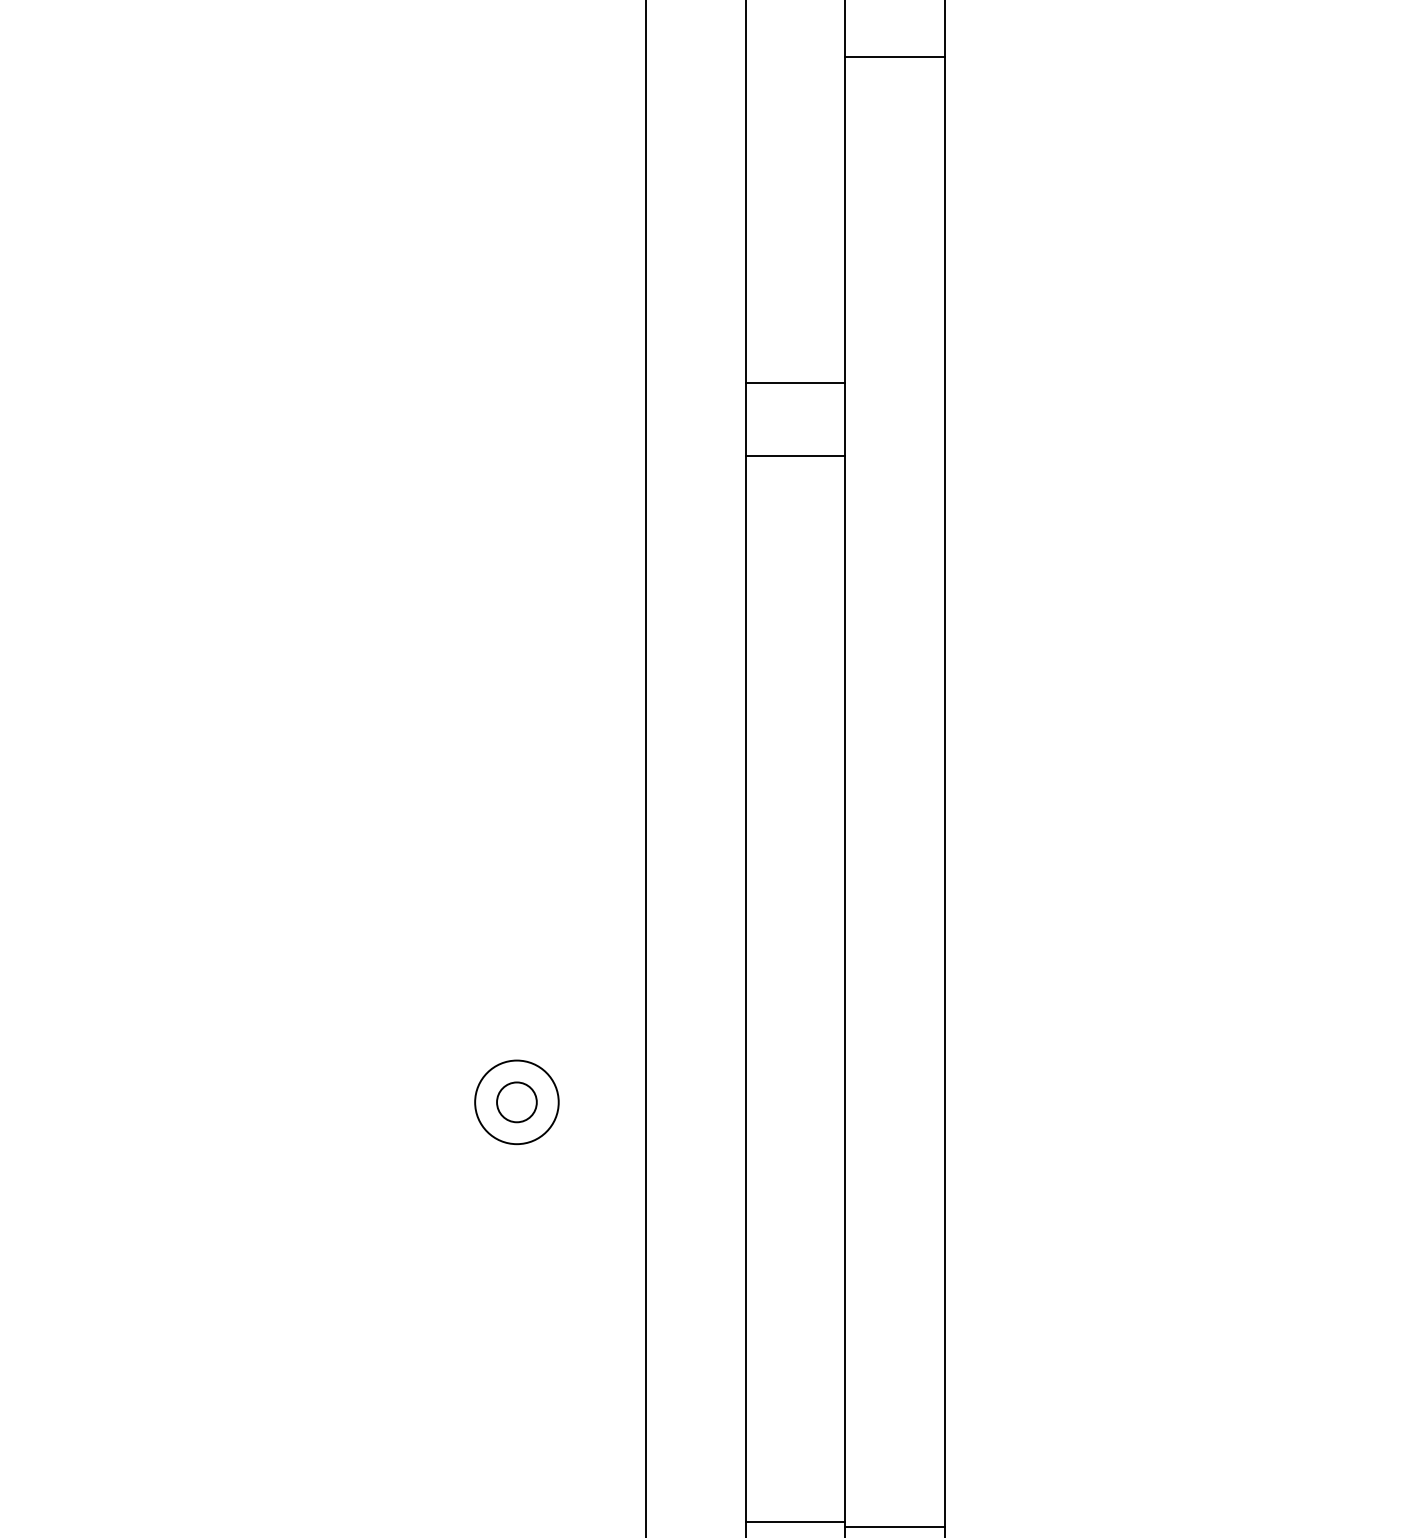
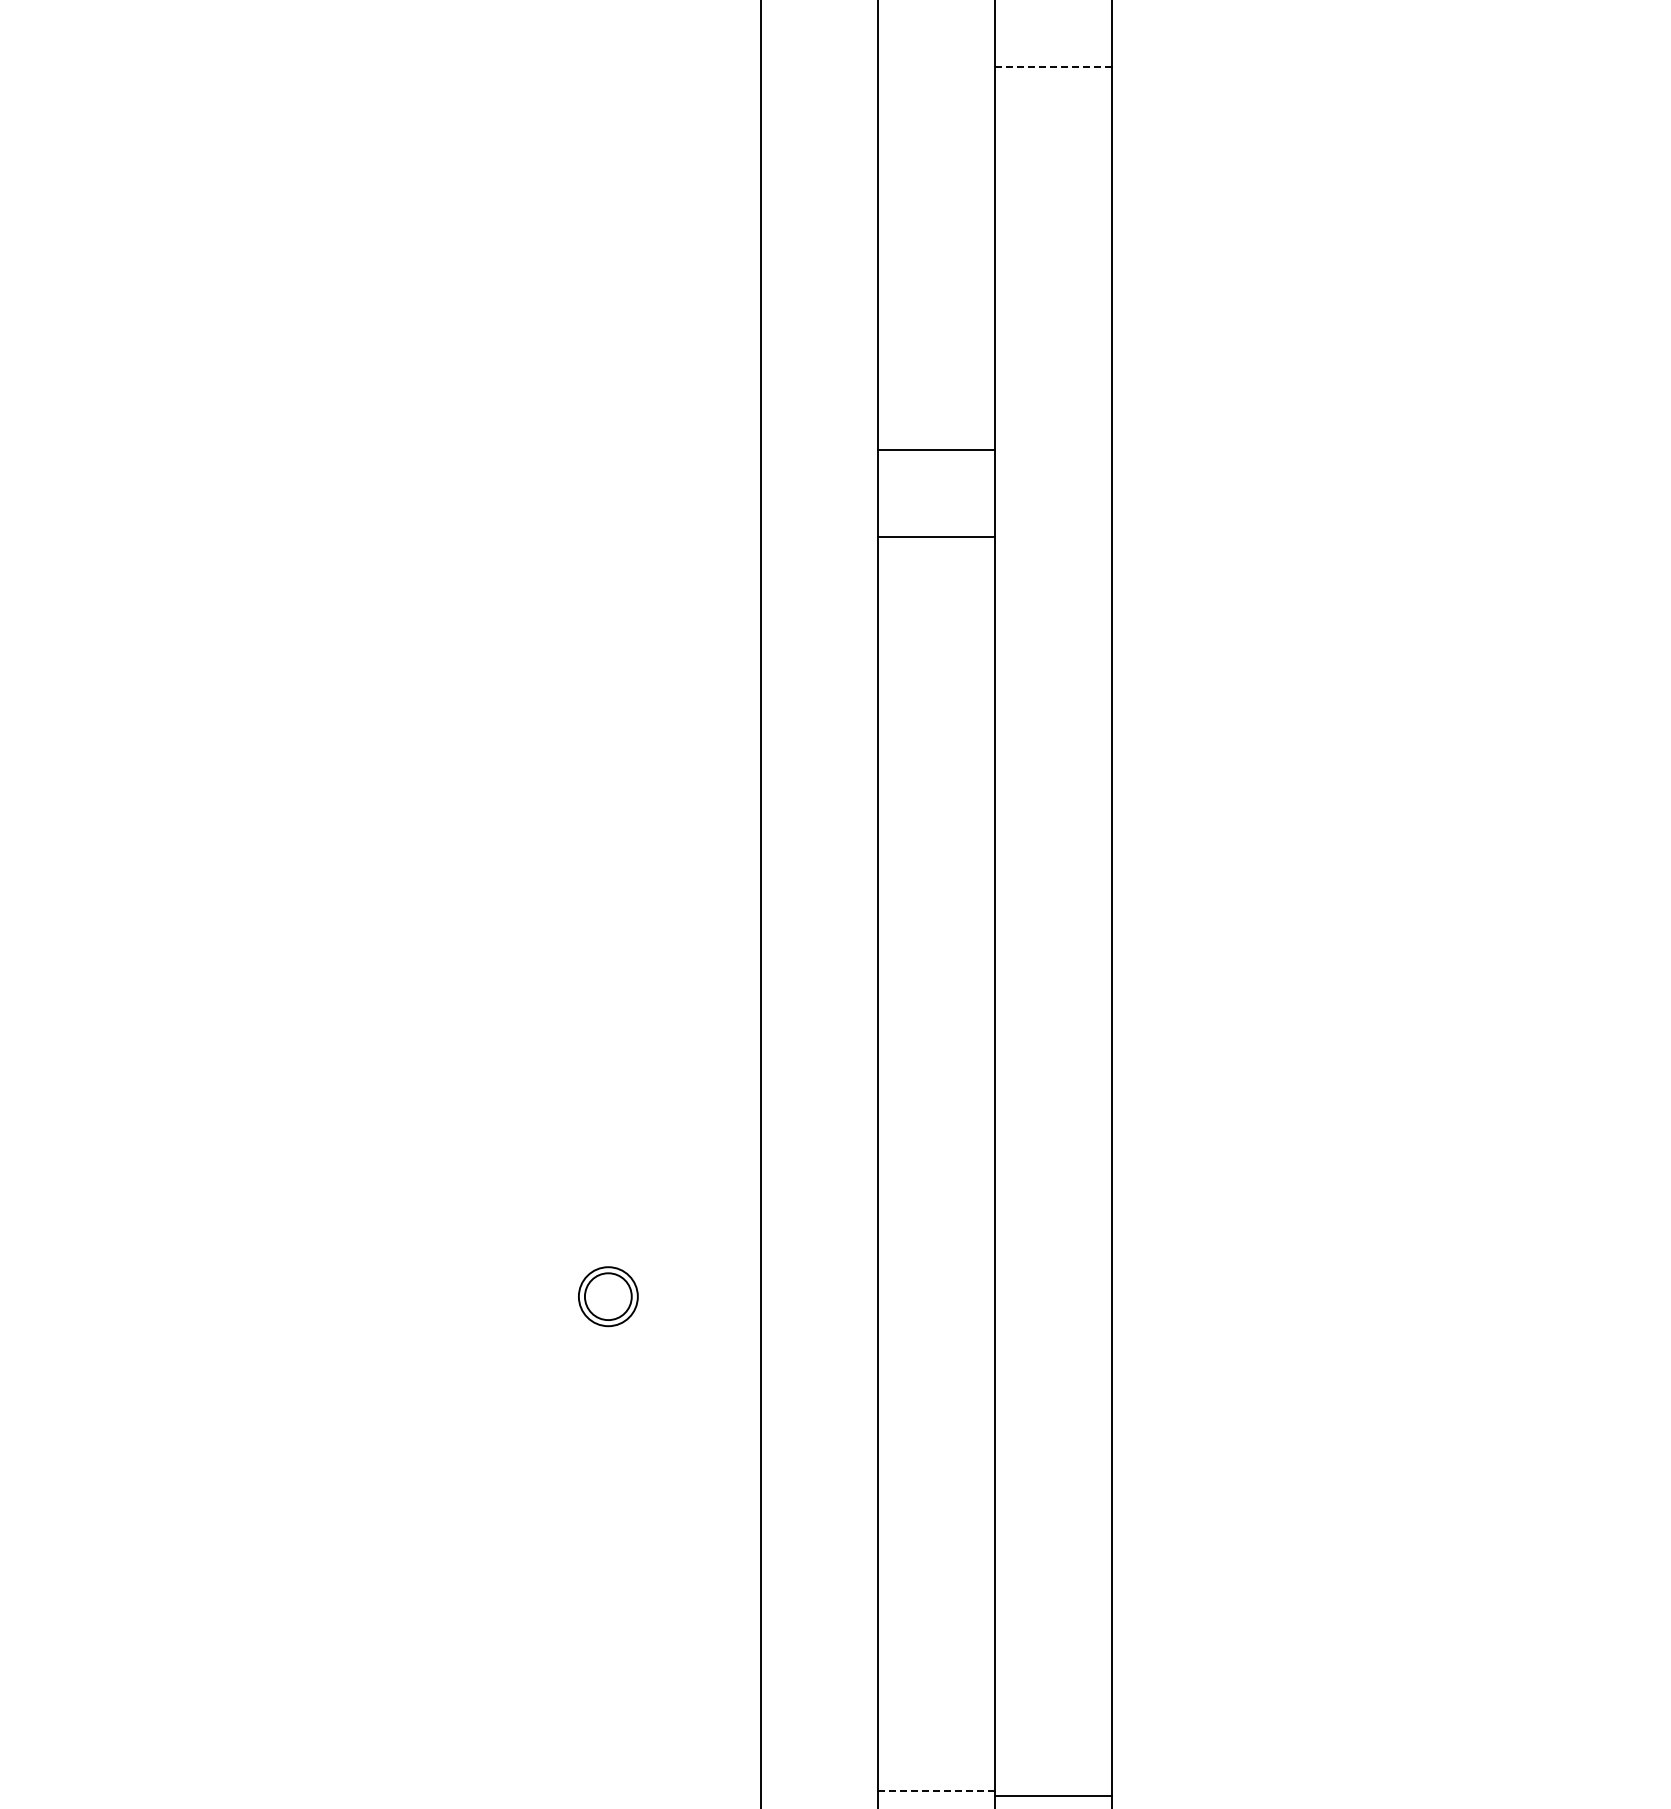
line: (895, 57) -> (1053, 67), solid -> dashed
circle: (517, 1102) -> (608, 1296), size x0.6
line: (795, 1522) -> (936, 1790), solid -> dashed

